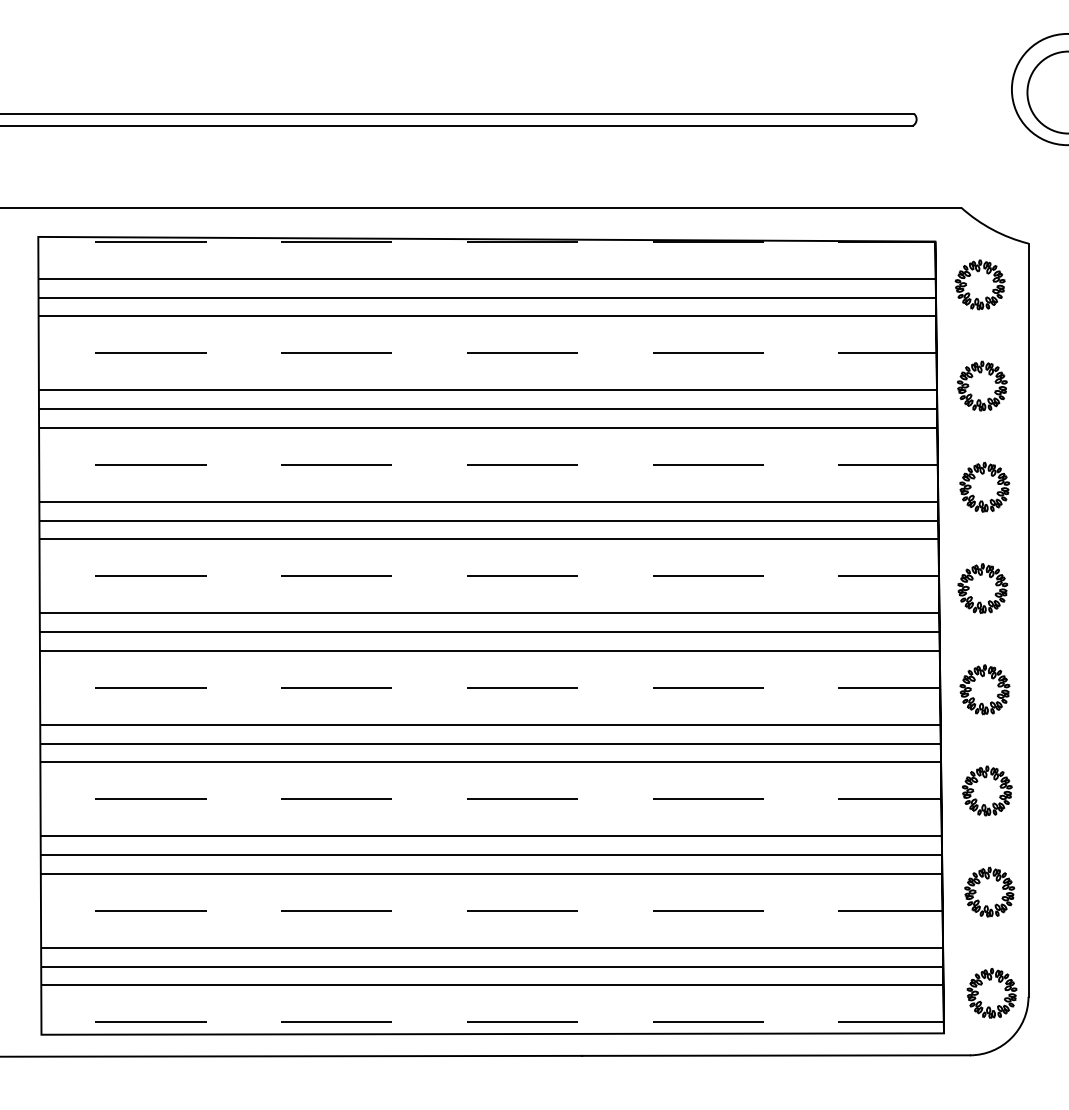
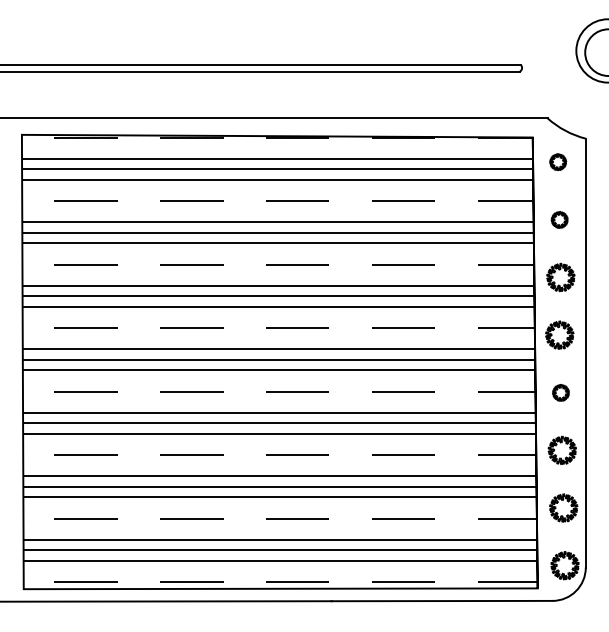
part: (978, 283) -> (557, 161), size x0.6
part: (982, 385) -> (559, 219), size x0.6
part: (984, 689) -> (560, 392), size x0.6

